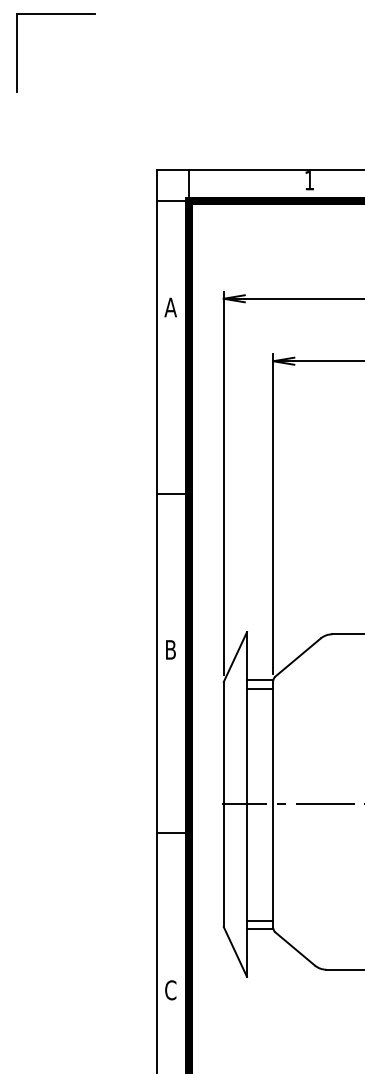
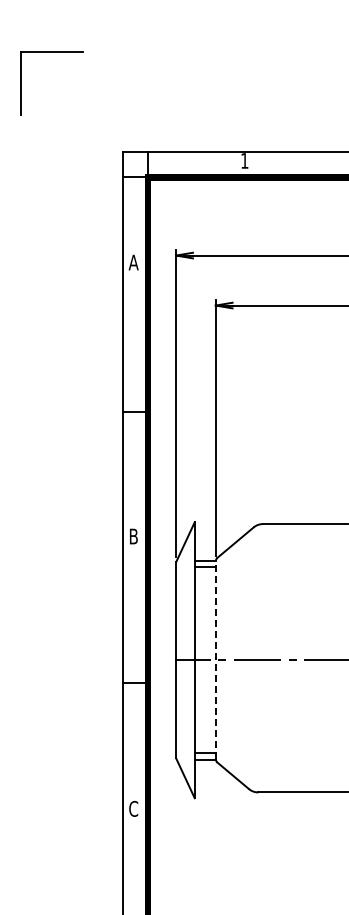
part: (18, 52) -> (21, 83), moved
line: (272, 804) -> (215, 660), solid -> dashed

